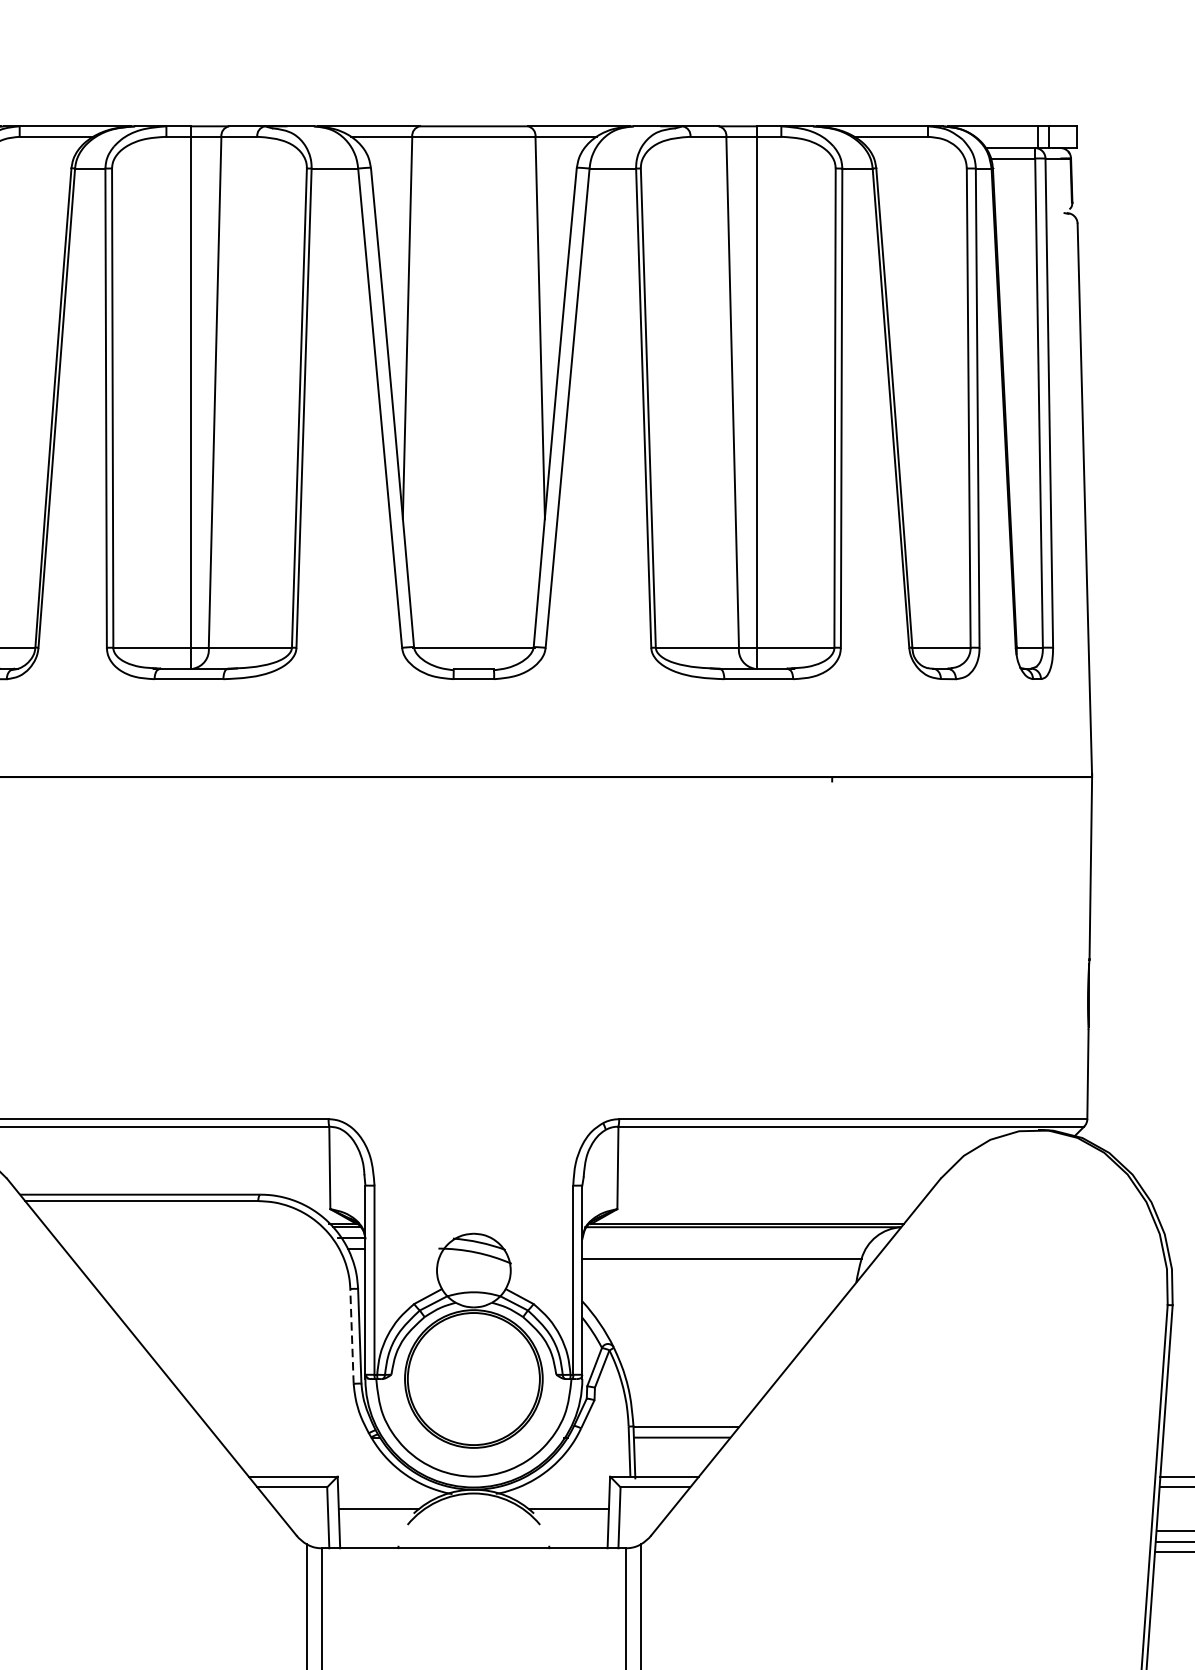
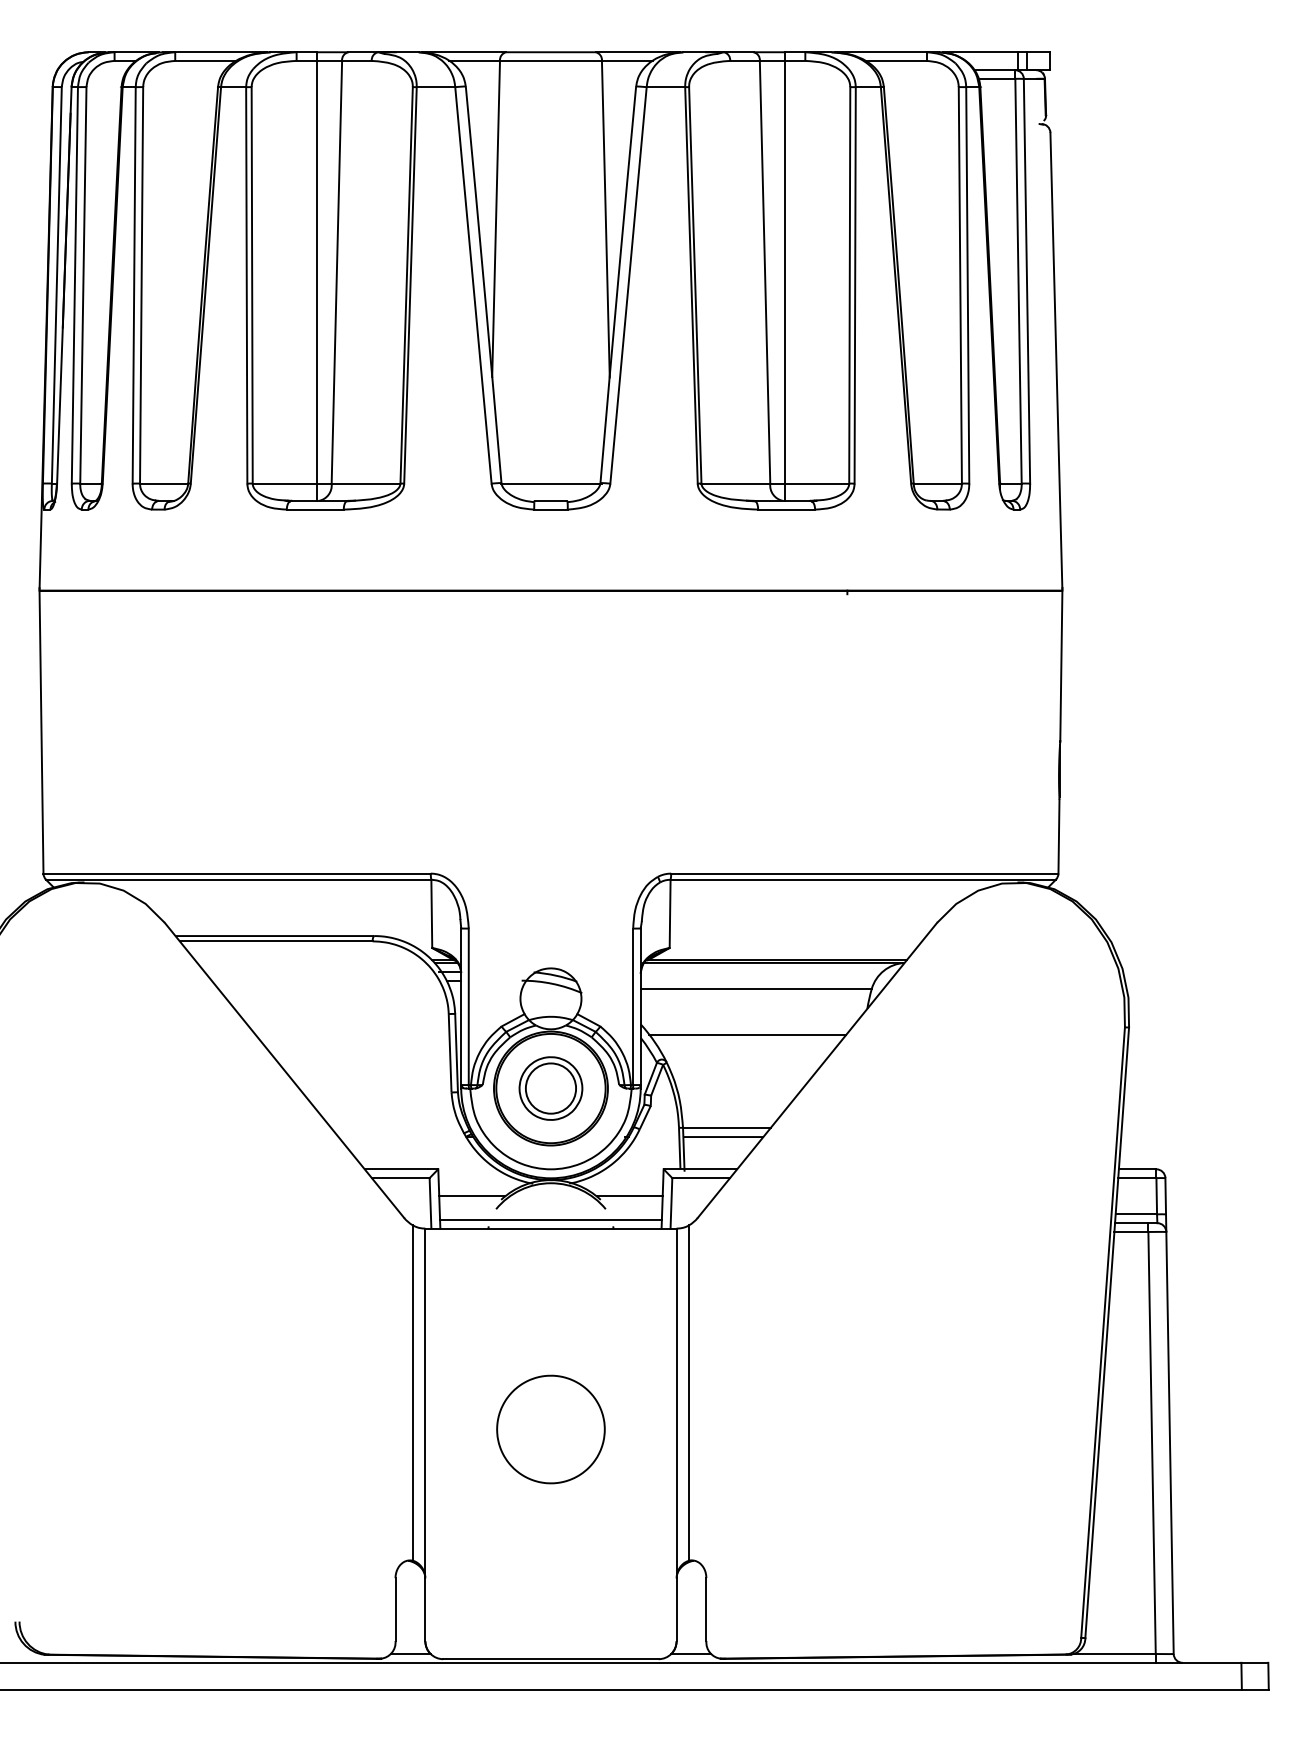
line: (711, 1313) -> (747, 1034), added
line: (352, 1336) -> (450, 1053), dashed -> solid
part: (473, 1378) -> (550, 1088), added
line: (473, 1537) -> (550, 1219), added

